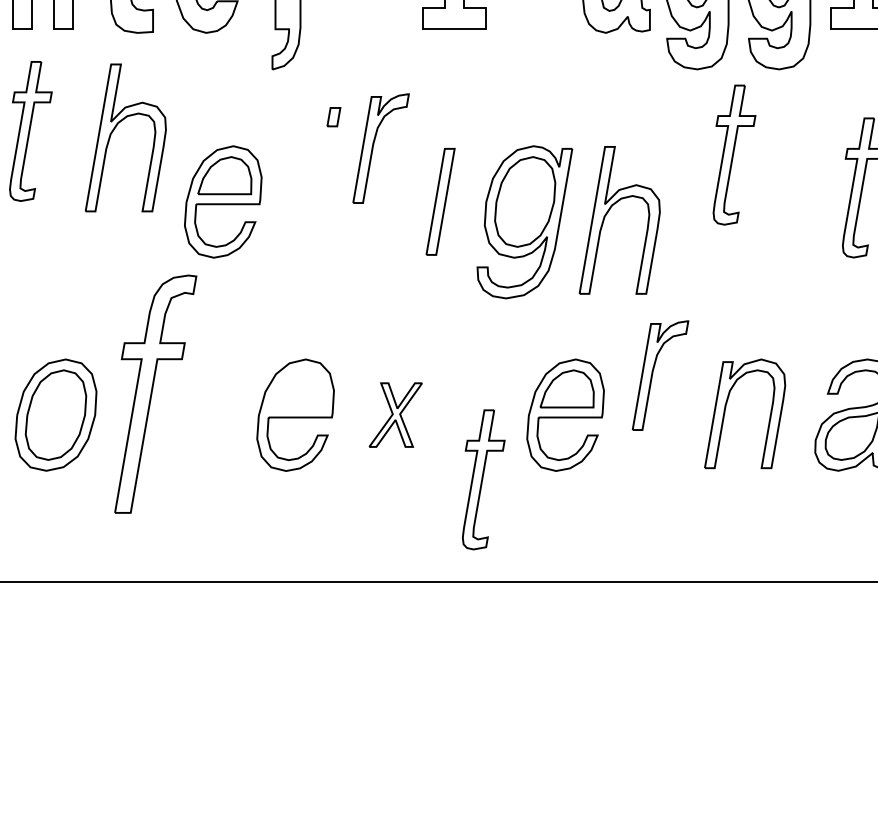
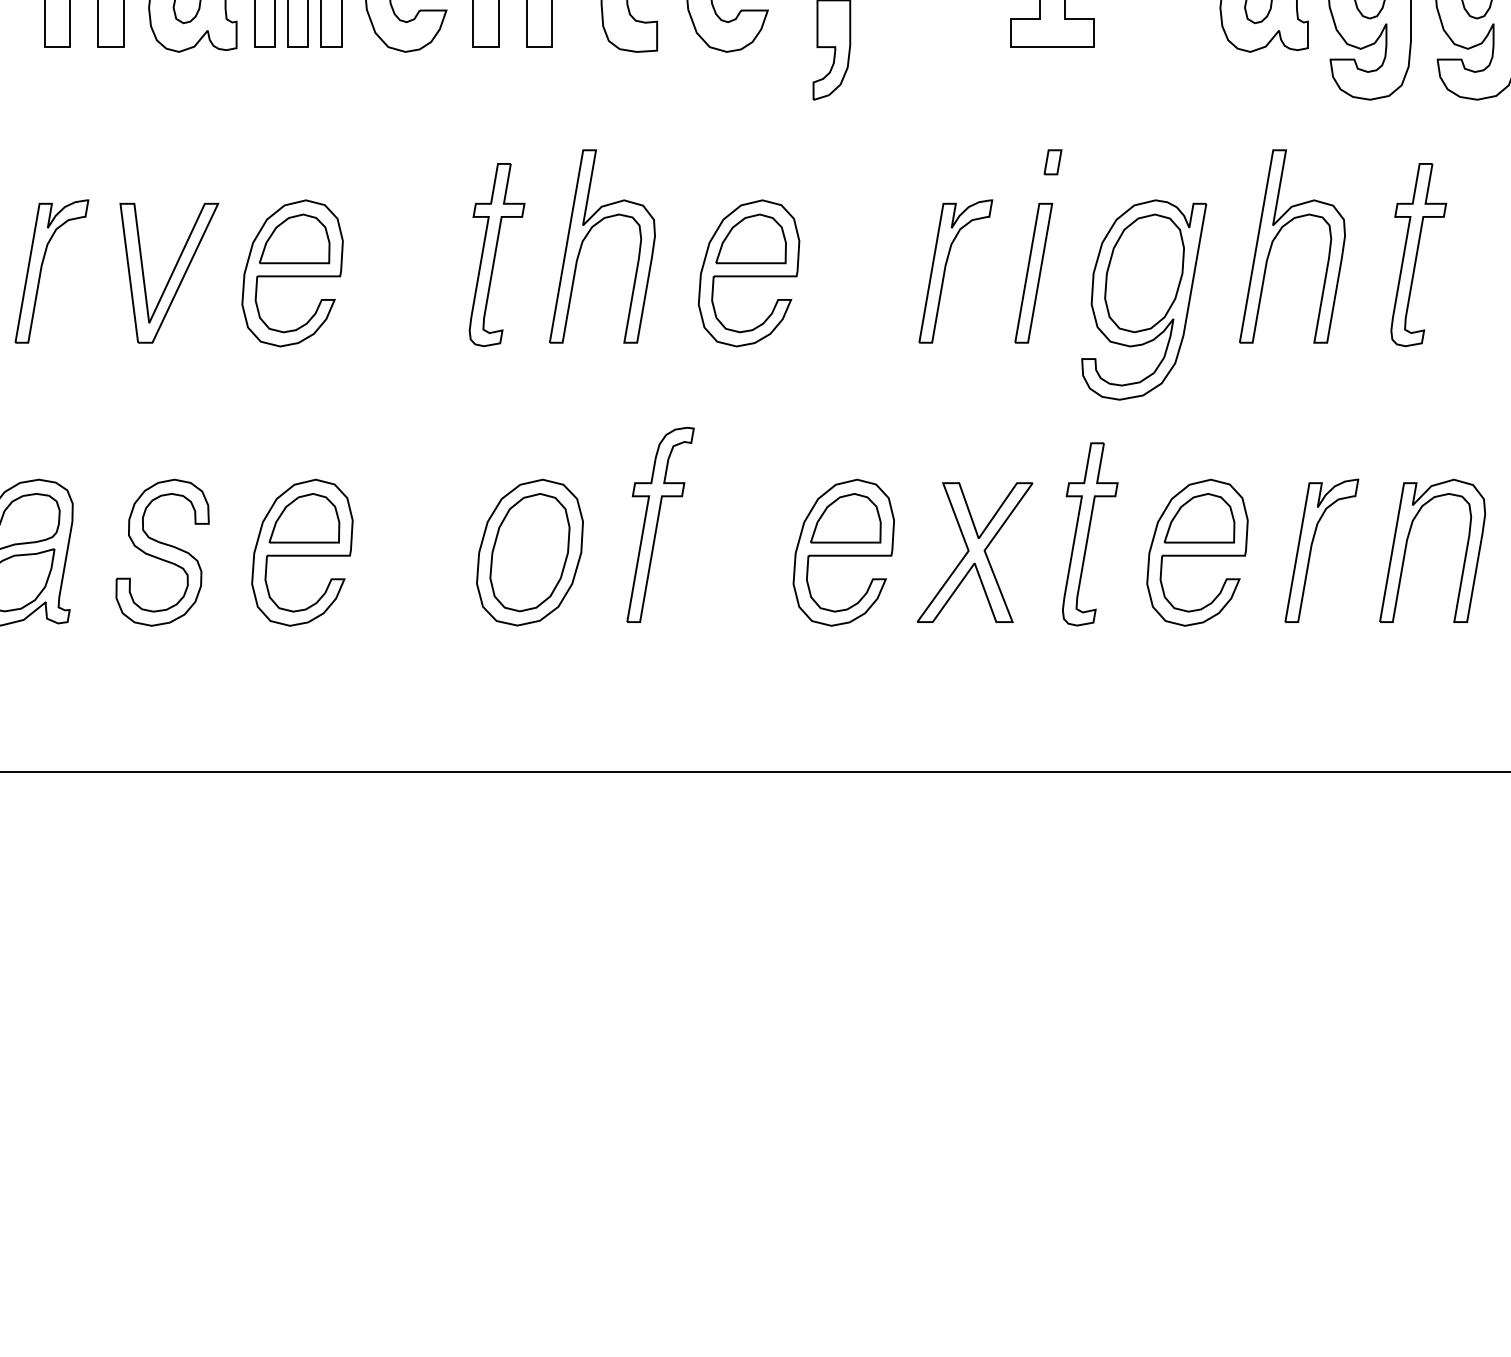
part: (333, 117) -> (1052, 162), moved
part: (114, 130) -> (587, 236), moved
part: (30, 131) -> (496, 255), moved
part: (373, 145) -> (946, 267), moved
part: (734, 155) -> (1418, 255), moved
part: (608, 212) -> (1277, 236), moved
part: (653, 373) -> (1312, 547), moved
part: (296, 389) -> (845, 518), added
part: (155, 393) -> (660, 524), size x0.62
part: (395, 415) -> (974, 552), size x1.67
part: (483, 479) -> (1090, 534), moved

